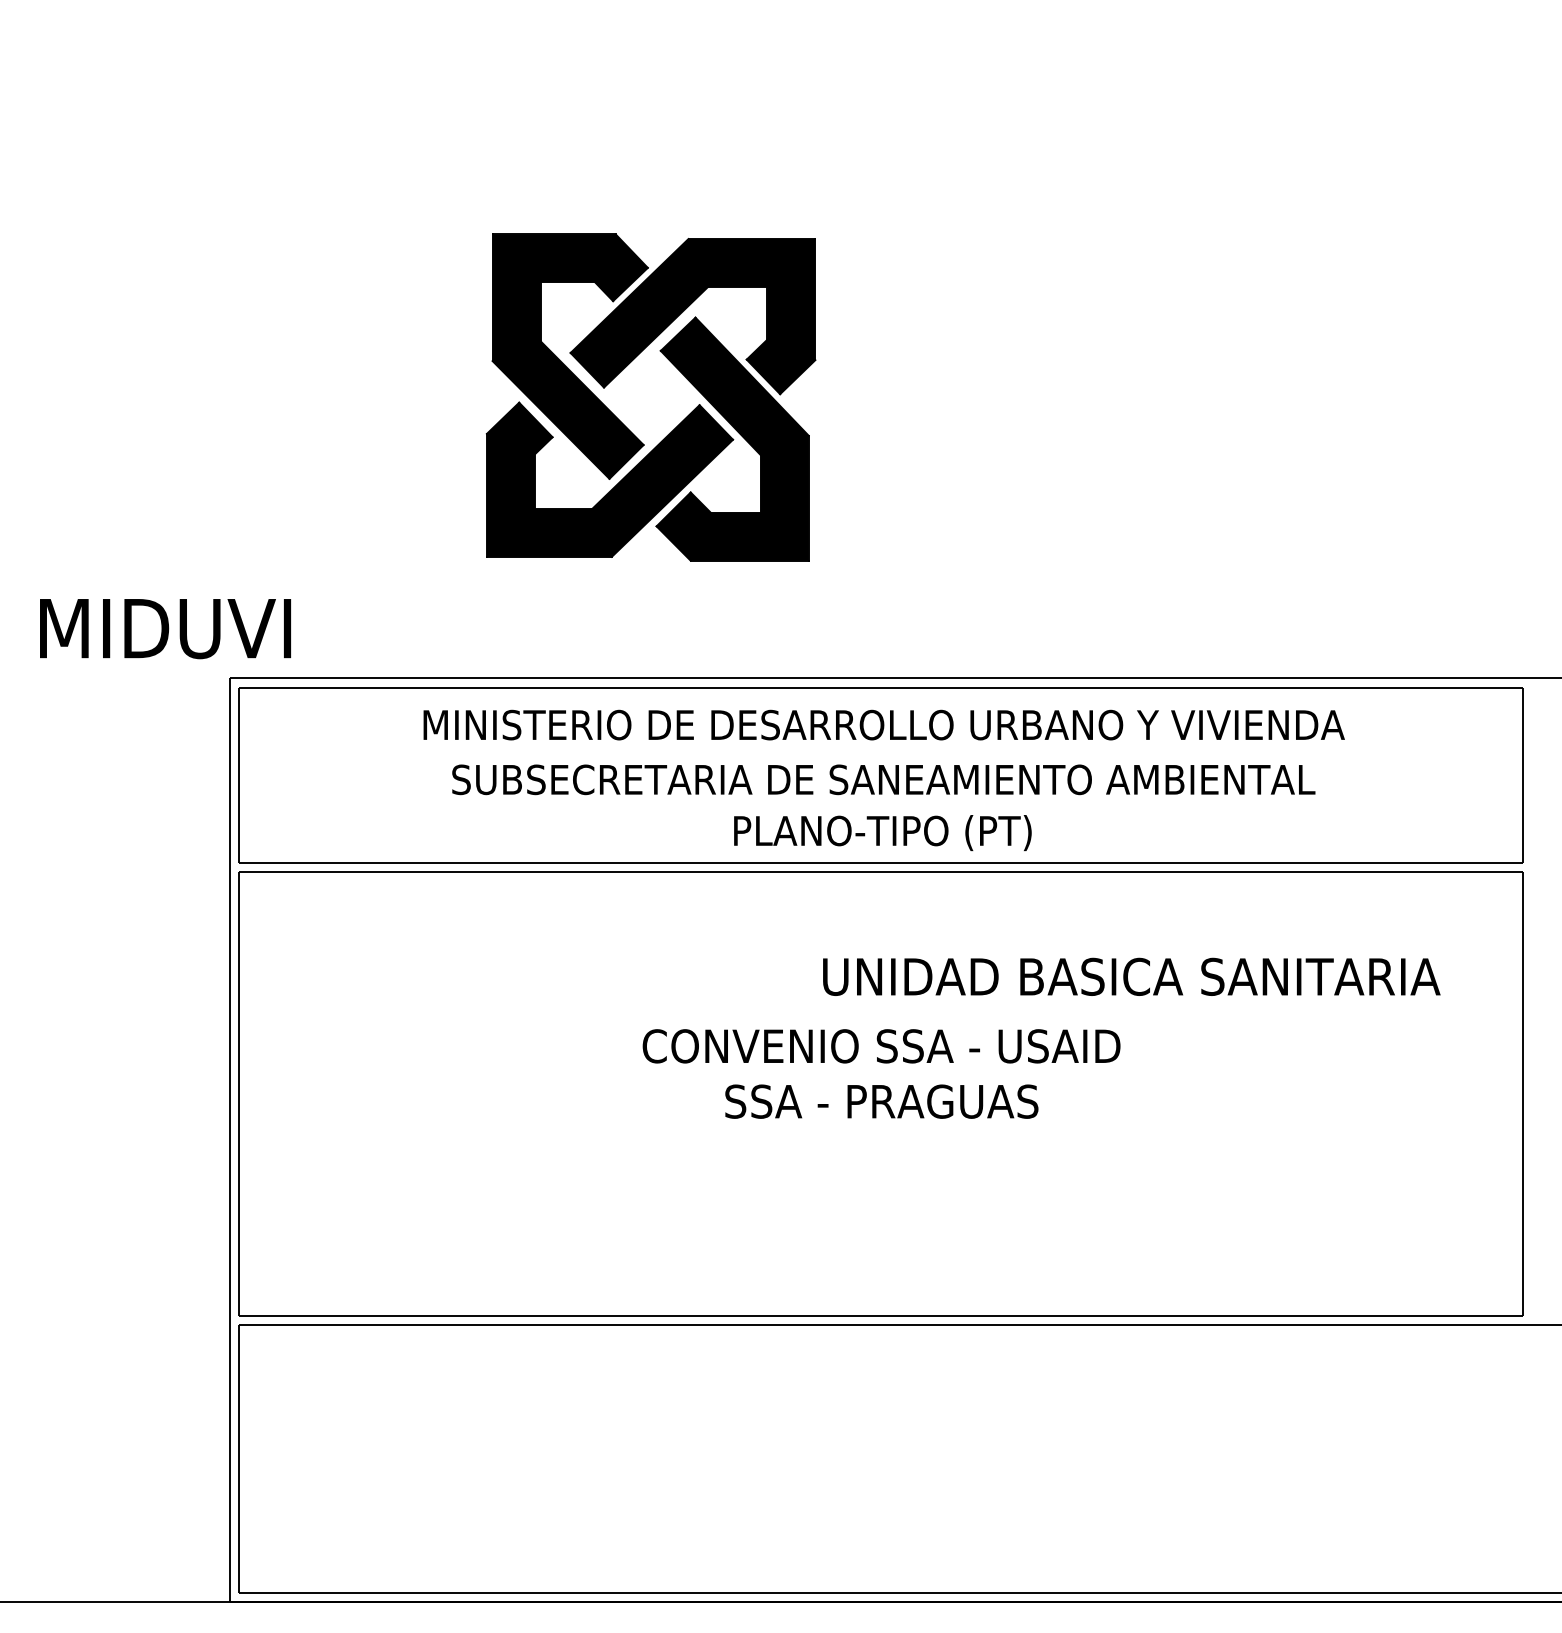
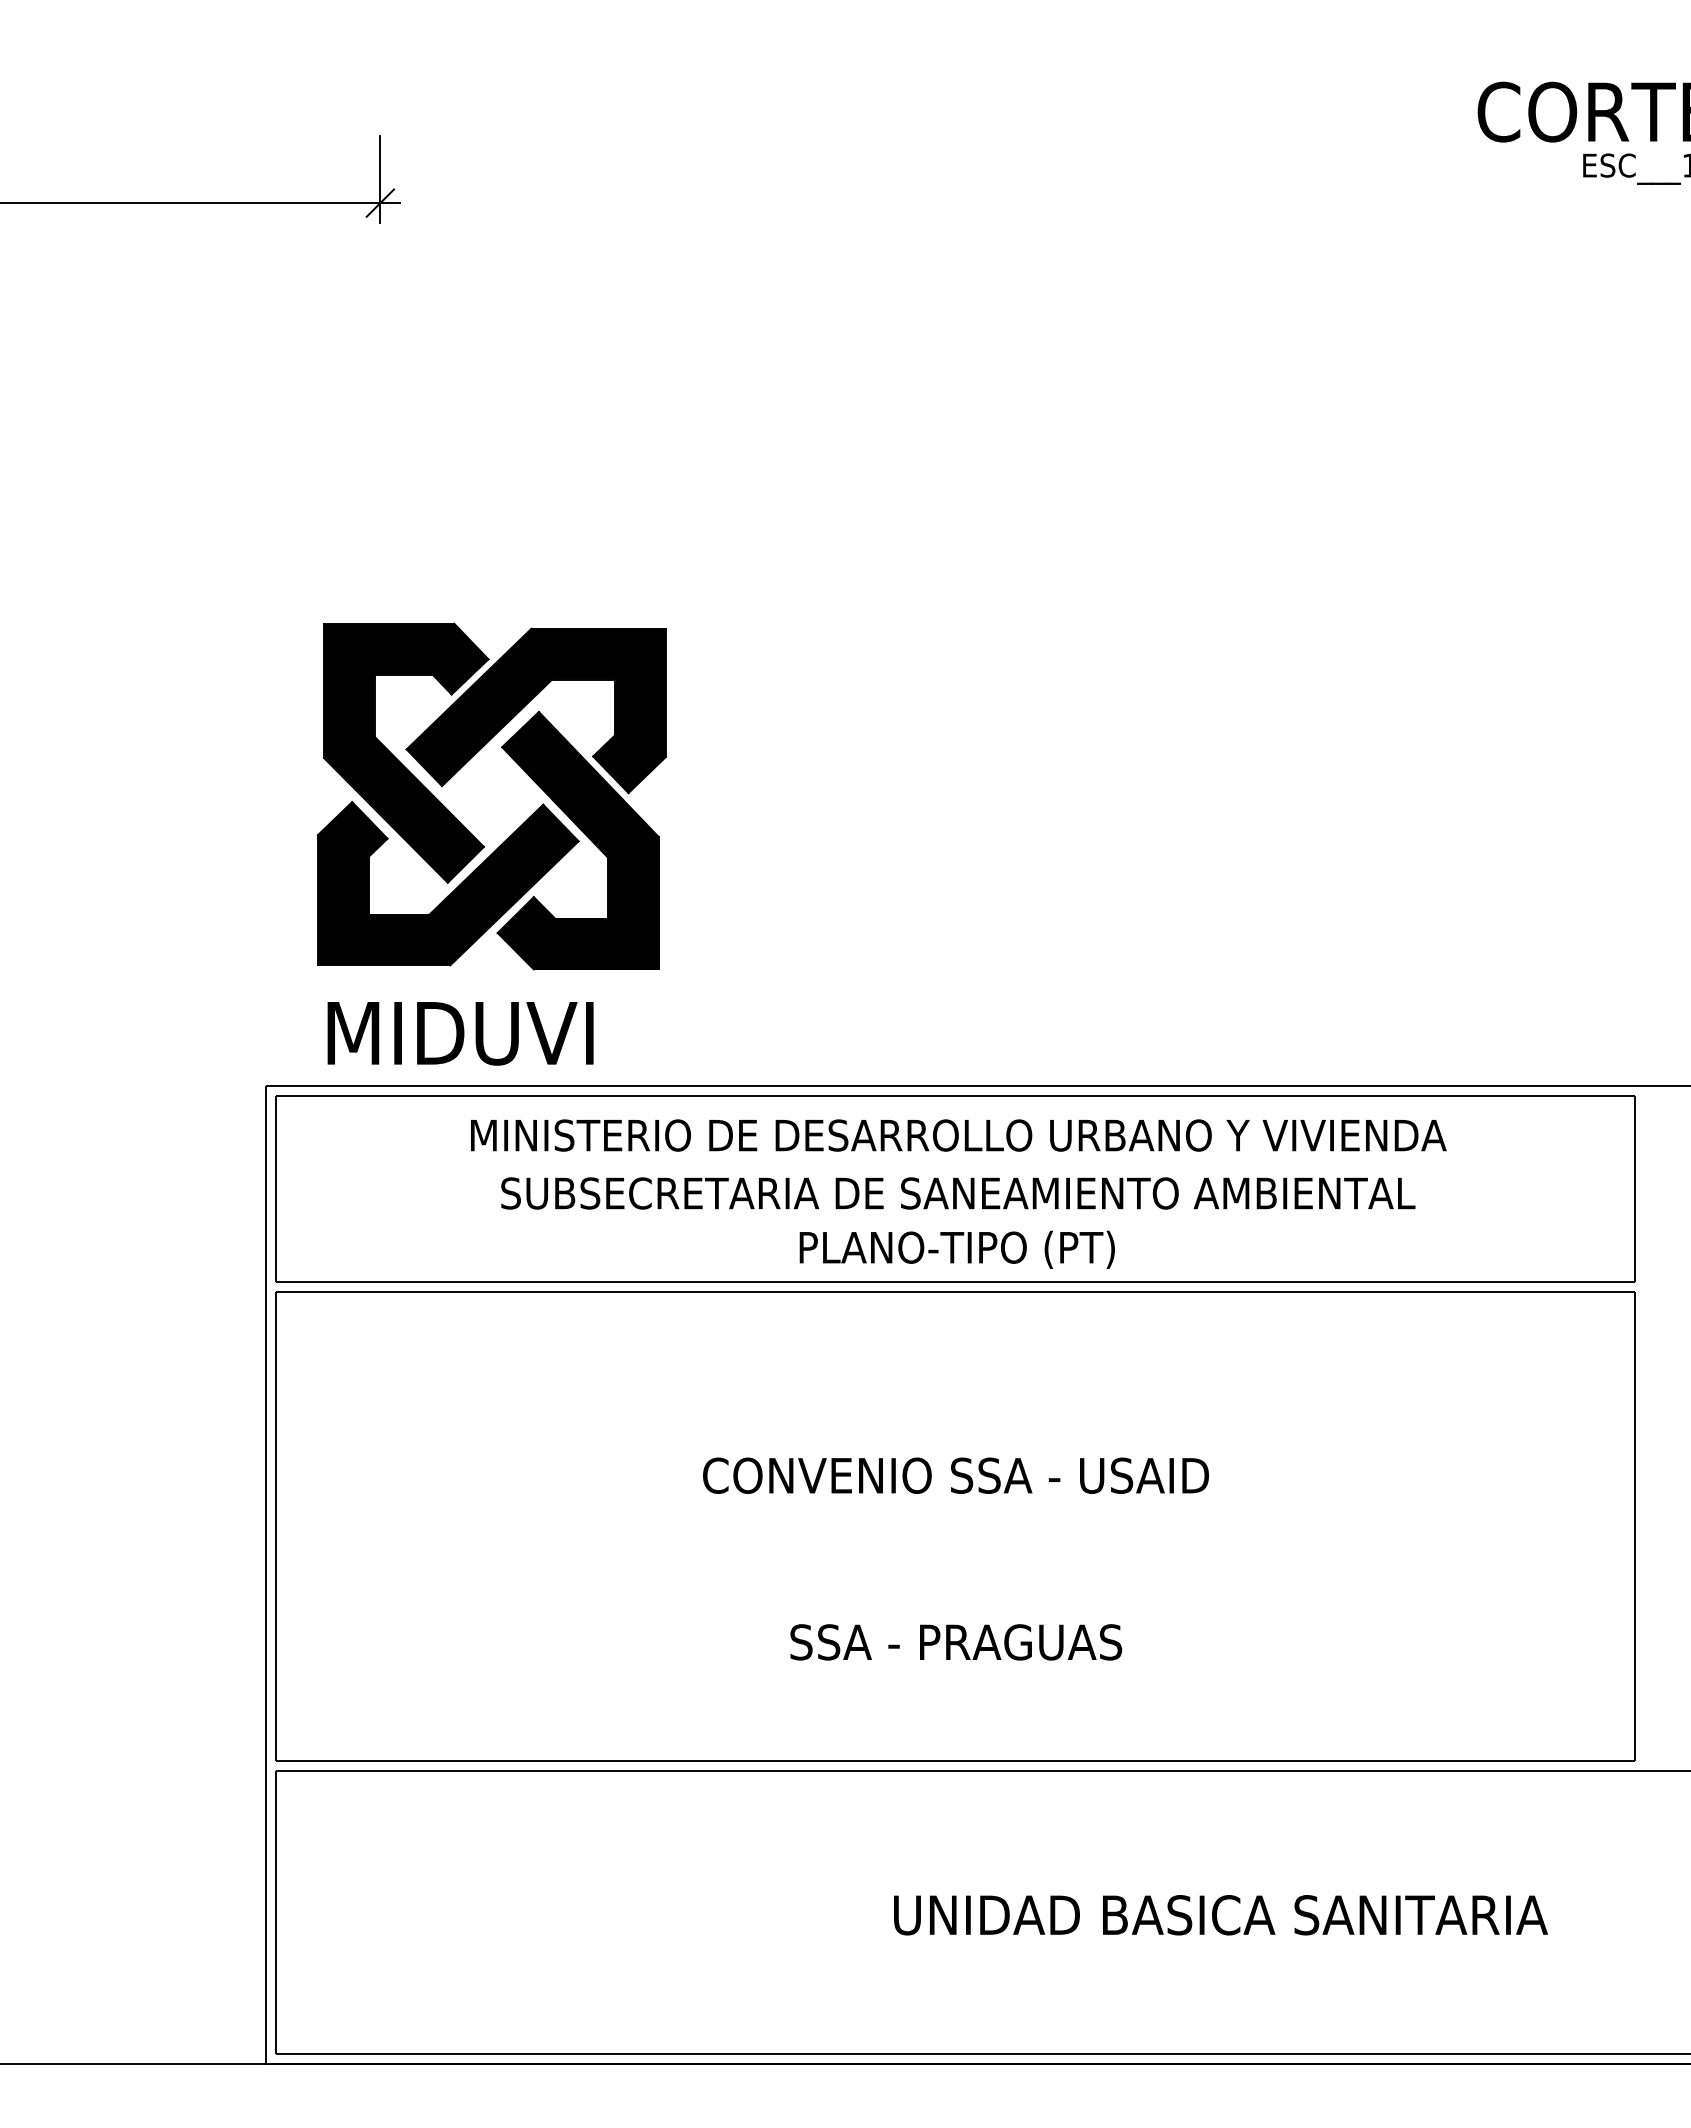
part: (624, 423) -> (463, 824), moved
text: (165, 628) -> (460, 1033), moved
text: (1131, 977) -> (1220, 1915), moved
text: (882, 1101) -> (956, 1642), moved

